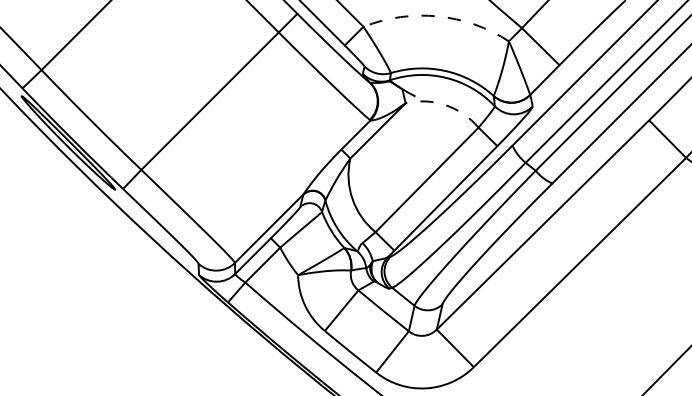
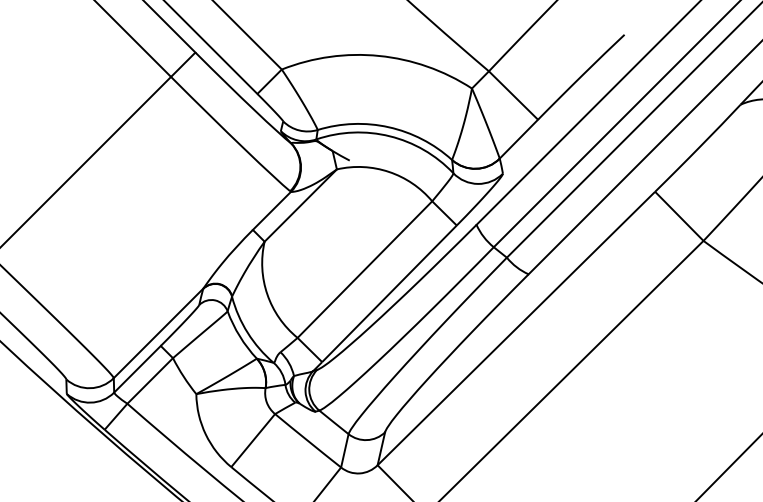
arc: (438, 16) -> (379, 56), dashed -> solid
arc: (445, 105) -> (388, 172), dashed -> solid

